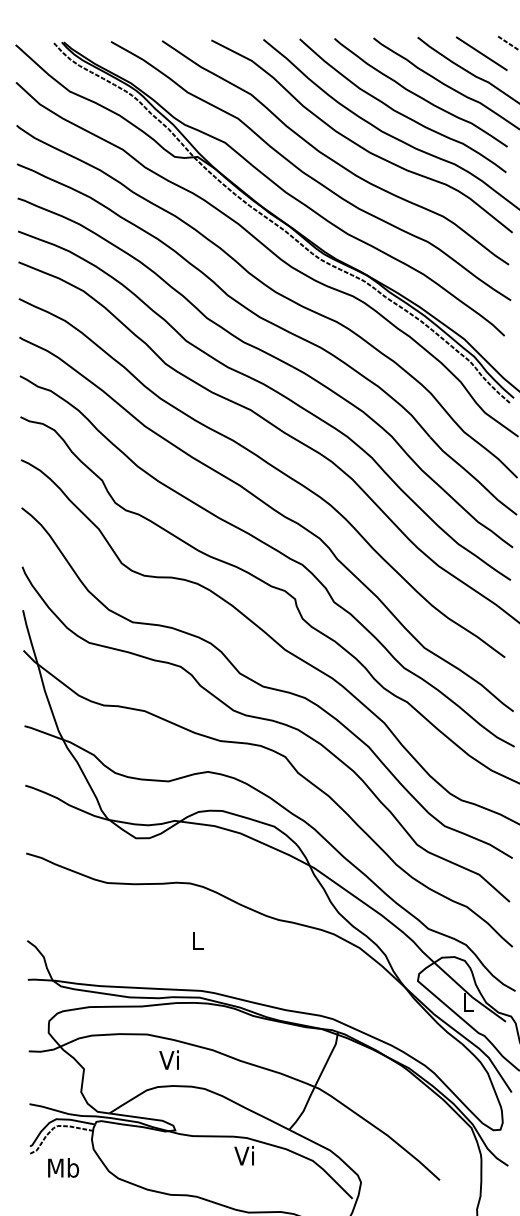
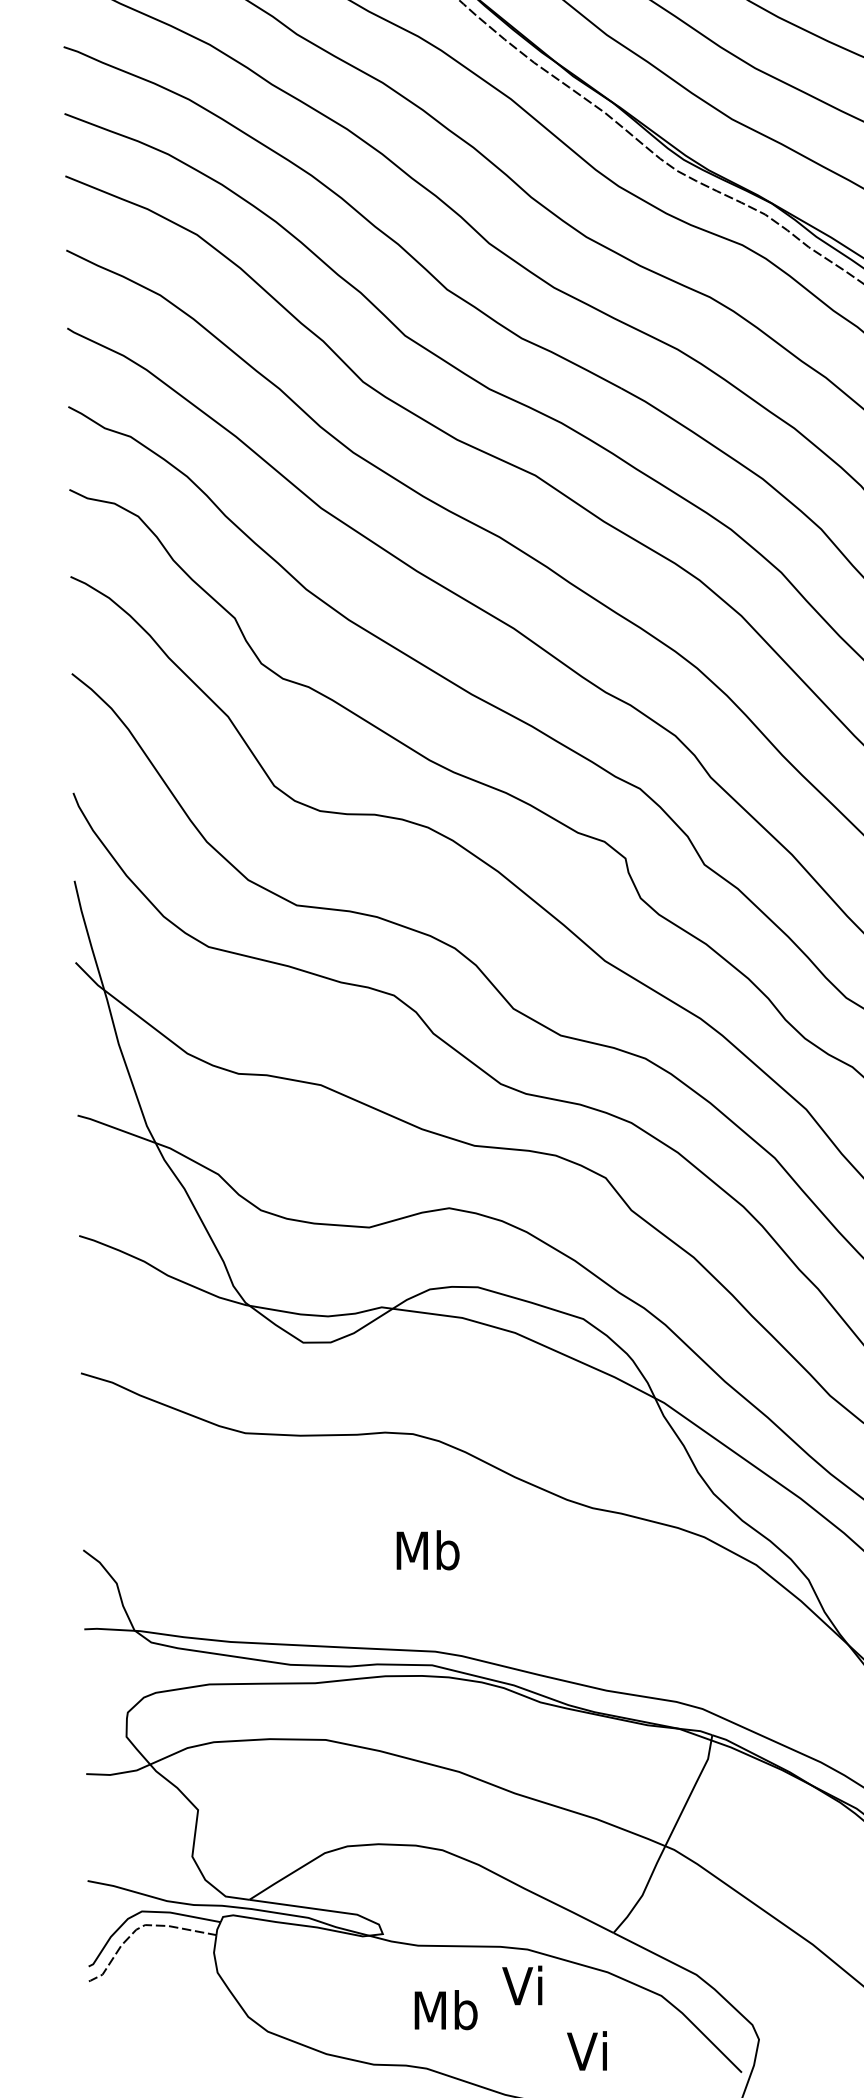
text: (197, 940) -> (427, 1549), L -> Mb
text: (168, 1059) -> (585, 2049), moved
text: (63, 1167) -> (446, 2009), moved

